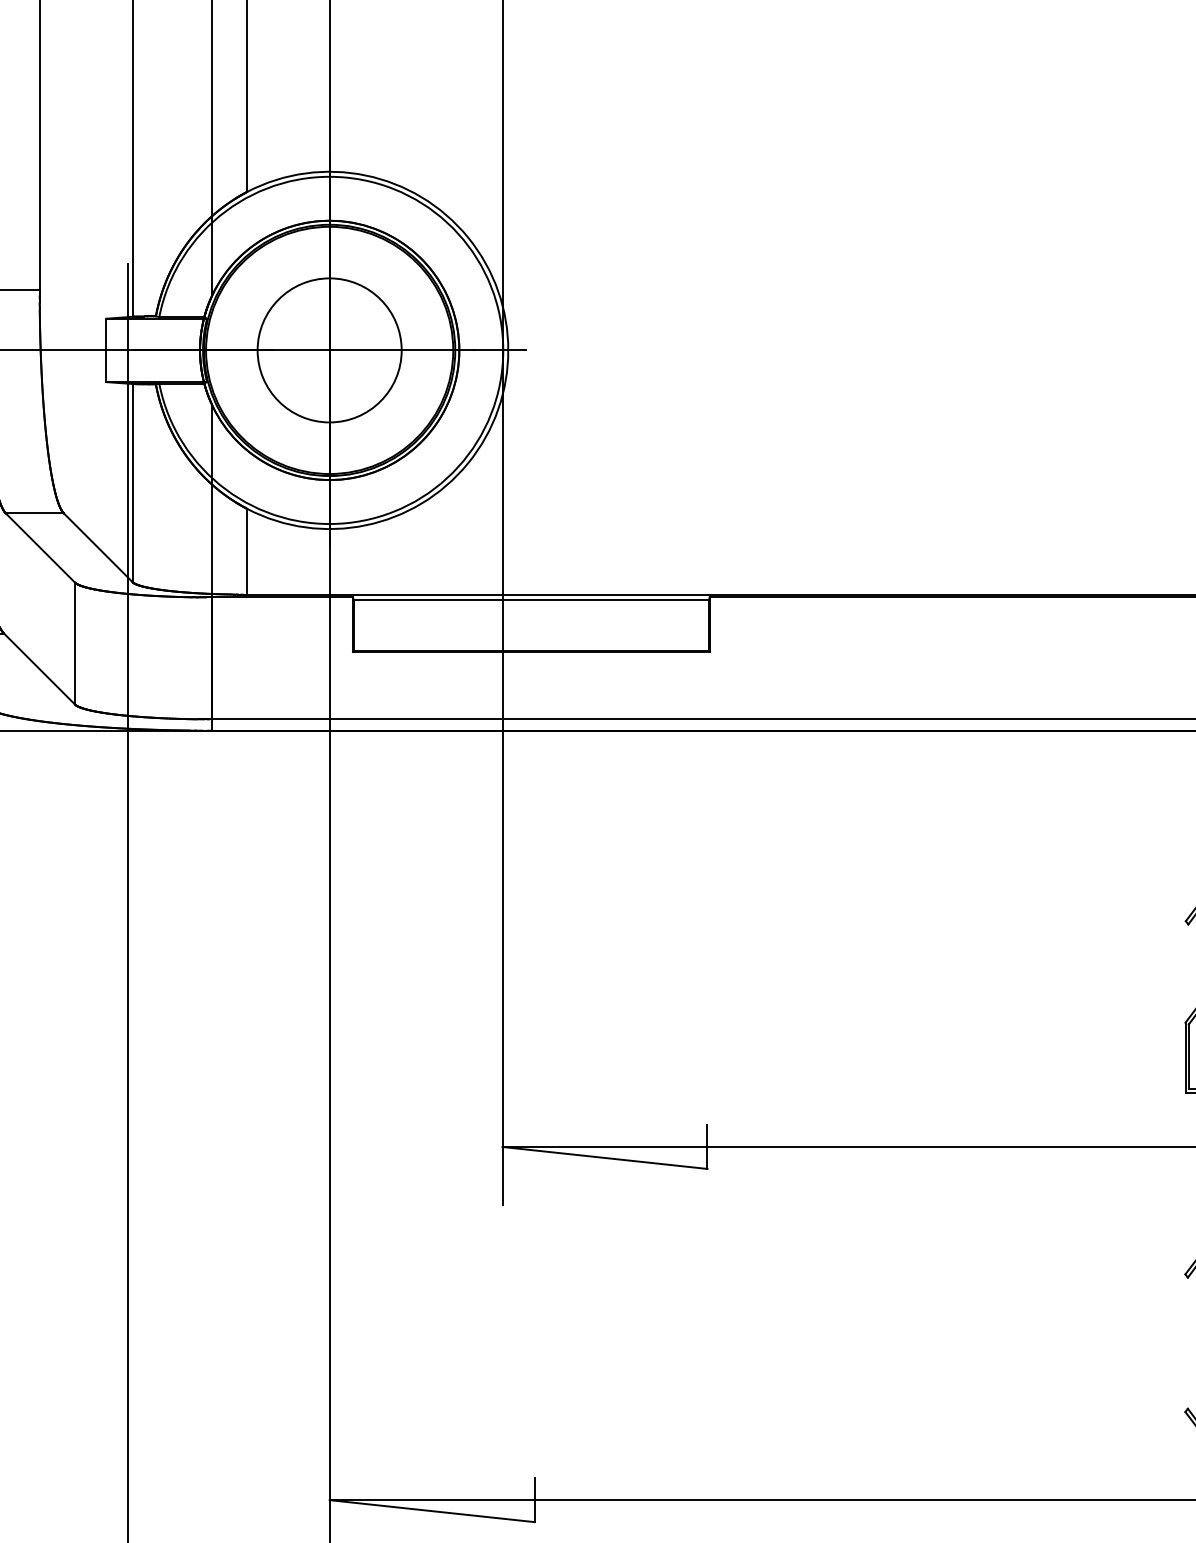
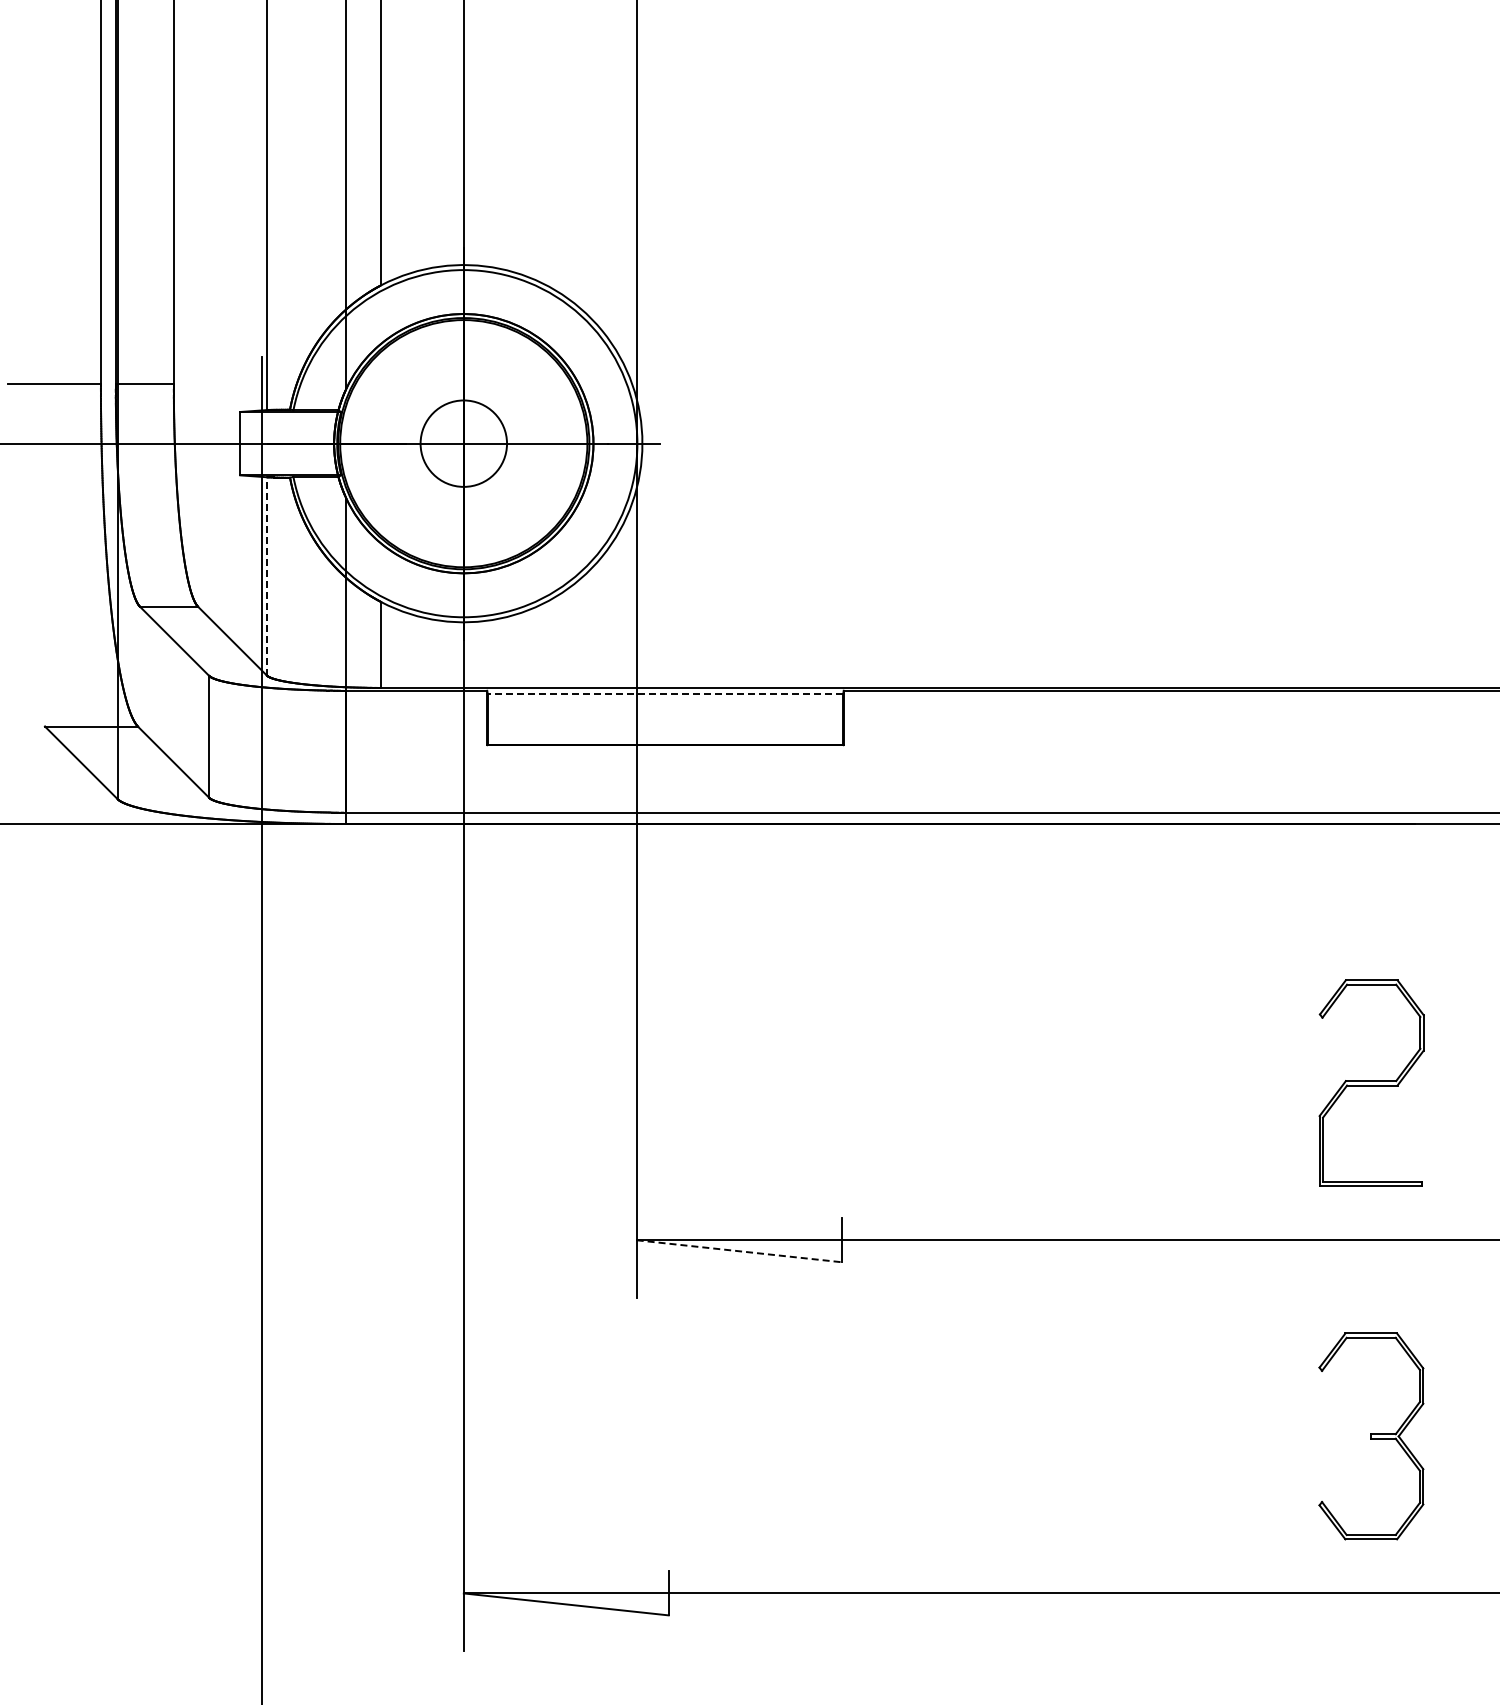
circle: (329, 350) -> (463, 443), size x0.6
line: (132, 482) -> (266, 575), solid -> dashed
line: (531, 600) -> (665, 693), solid -> dashed
line: (605, 1158) -> (739, 1251), solid -> dashed

